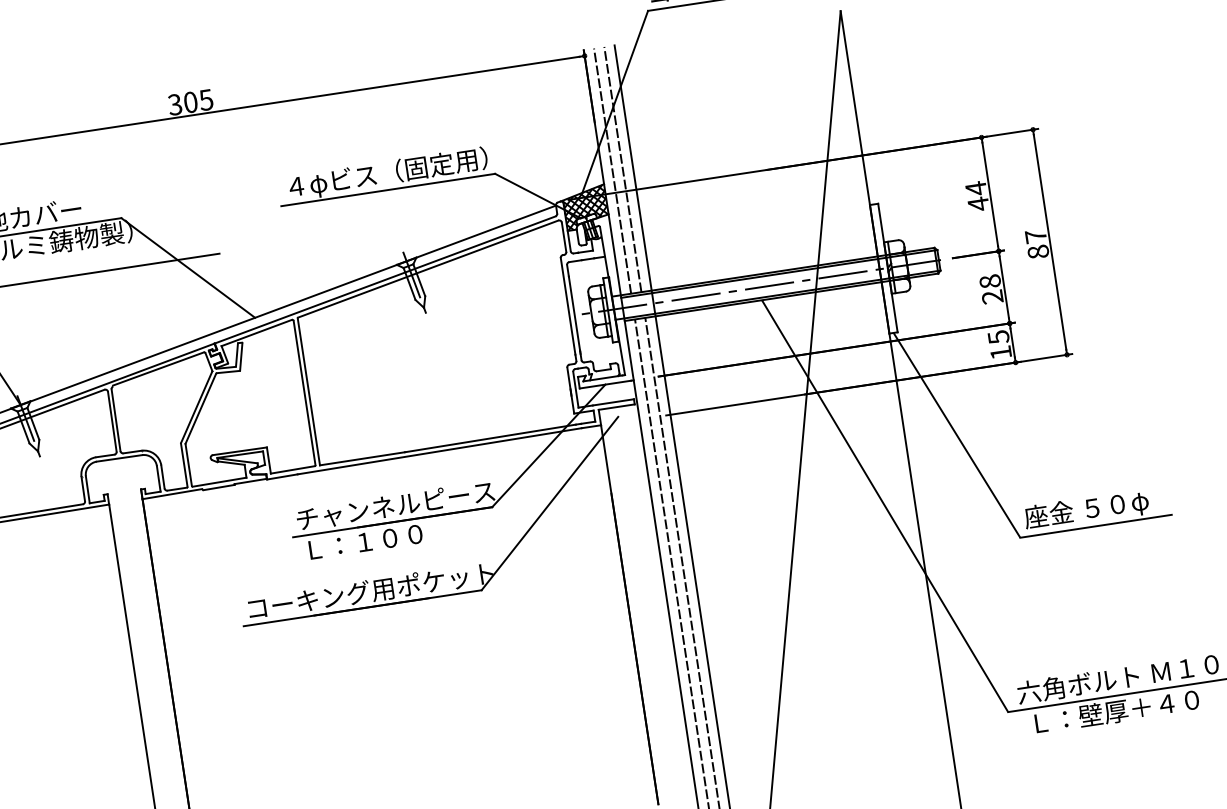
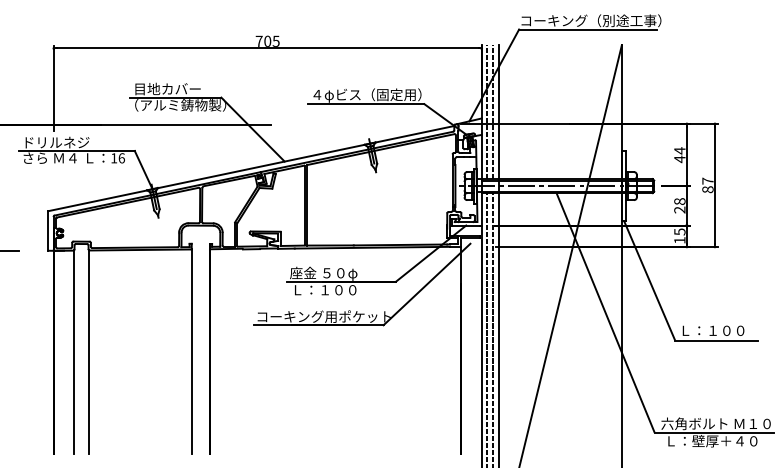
text: (173, 103) -> (258, 40), 305 -> 705
hatch: (584, 207) -> (469, 129), removed
text: (395, 506) -> (344, 273), チャンネルピース -> 座金 ５０φ
text: (1085, 510) -> (712, 331), 座金 ５０φ -> Ｌ：１００

